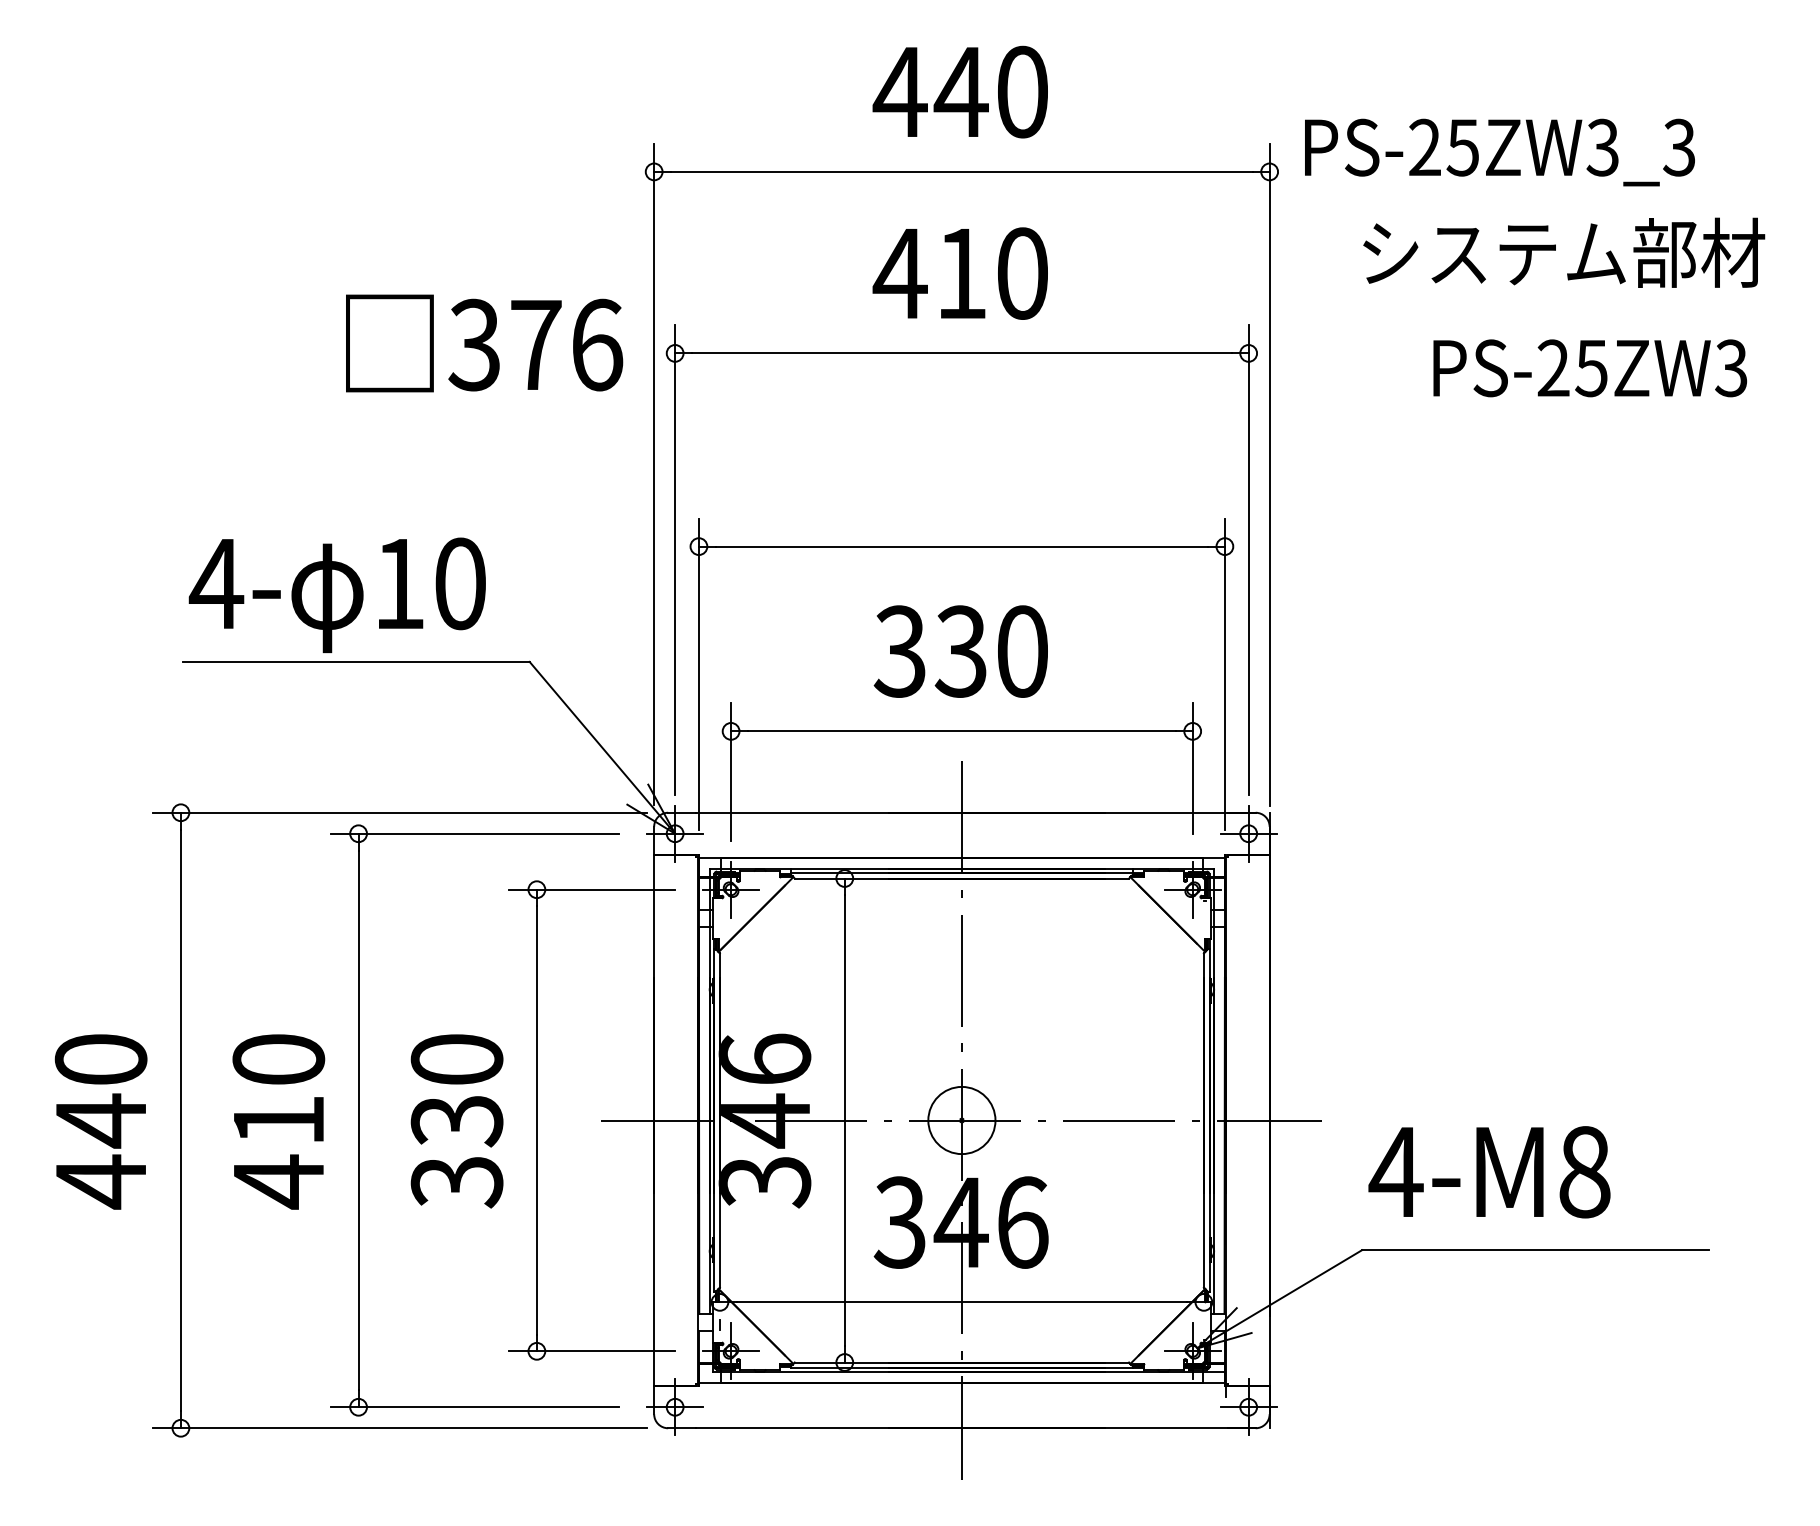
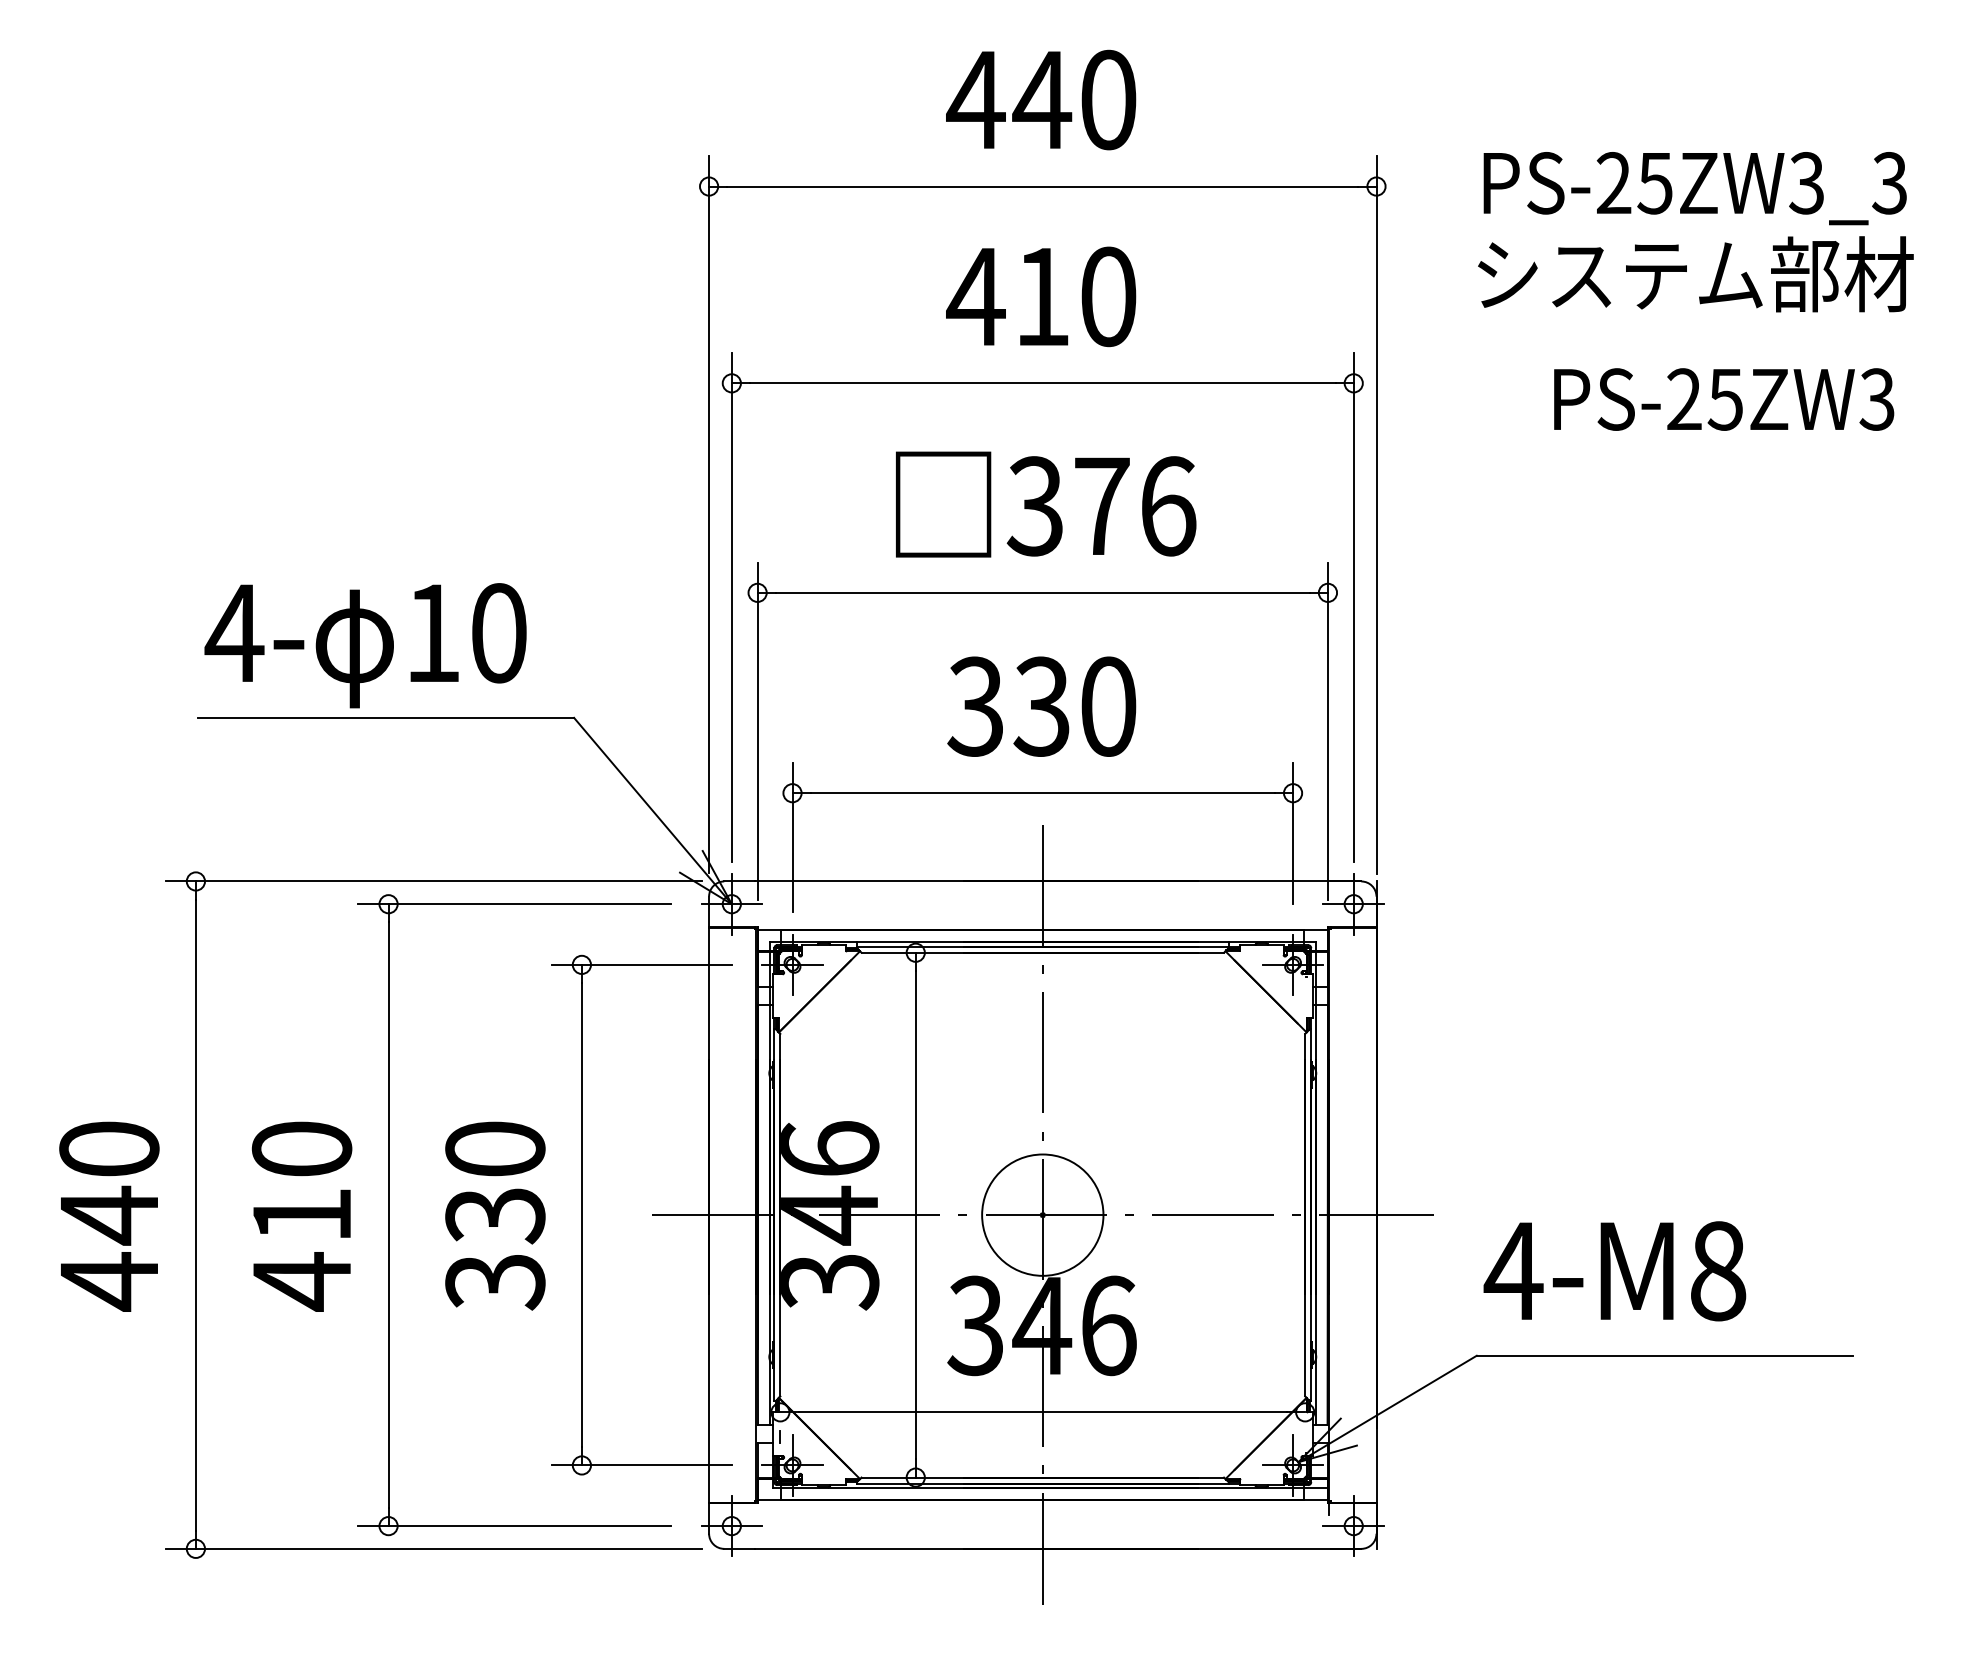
text: (1499, 152) -> (1694, 188), moved
text: (484, 343) -> (1046, 504), moved
circle: (961, 1119) -> (1042, 1214), size x1.67

